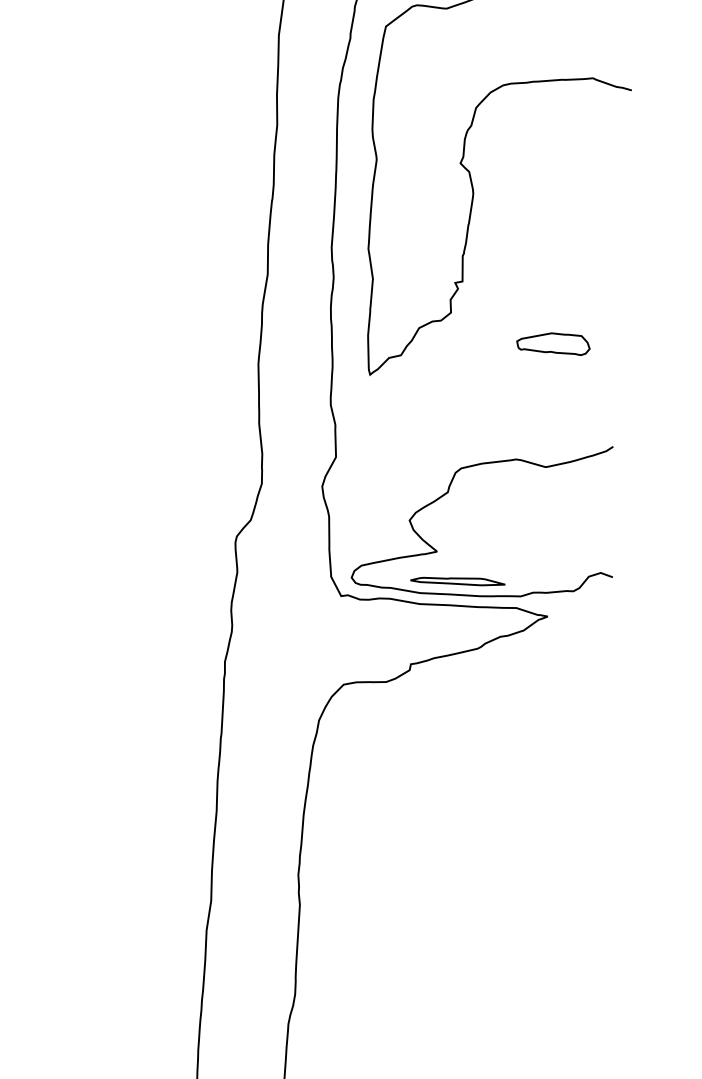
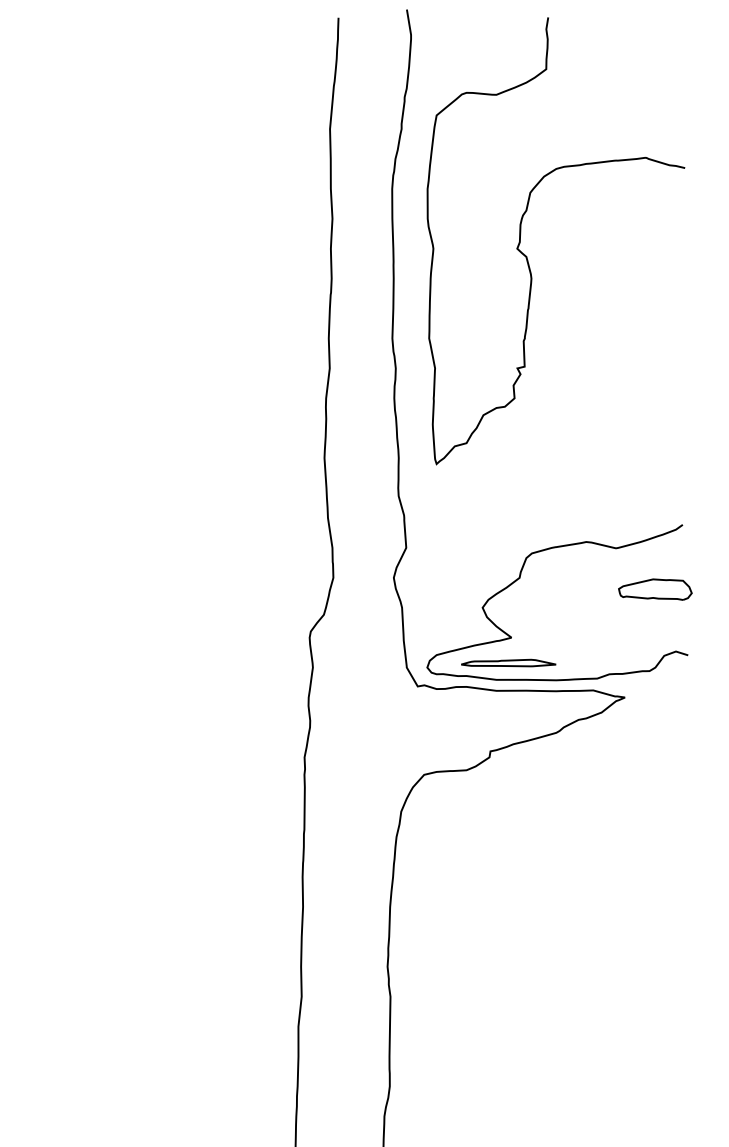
part: (553, 343) -> (655, 589), moved
part: (457, 580) -> (508, 662), moved

